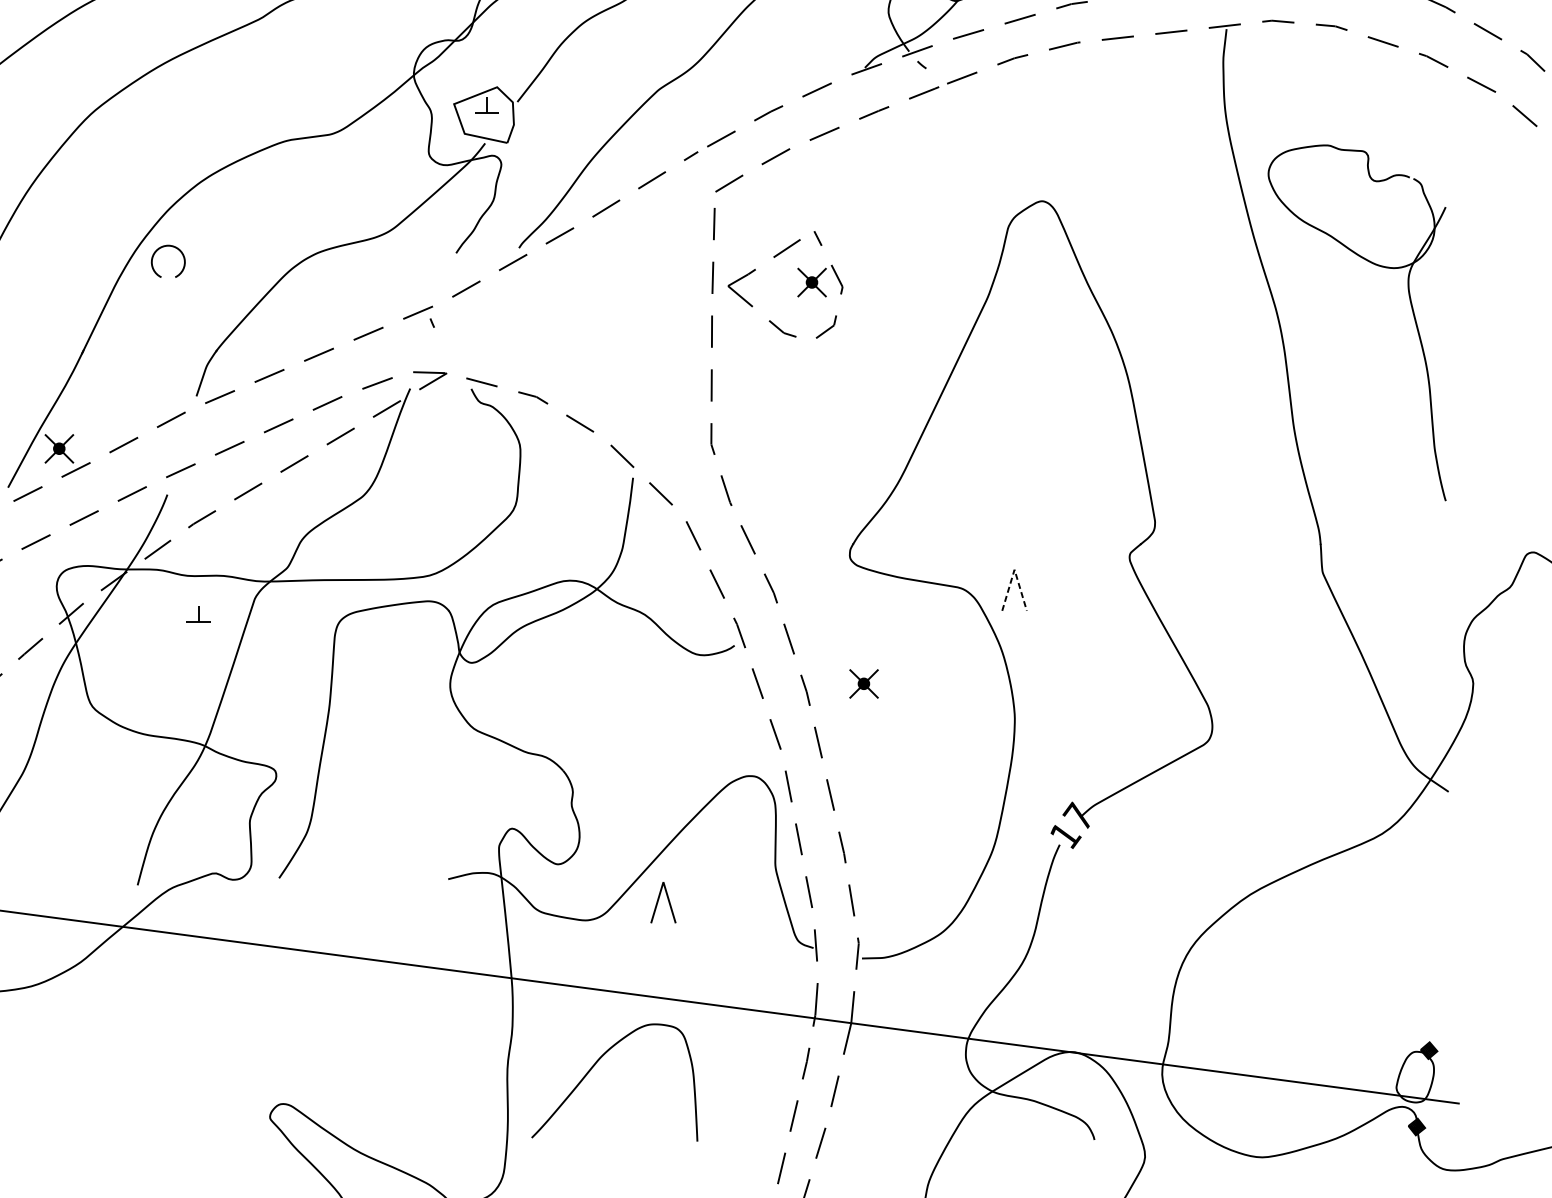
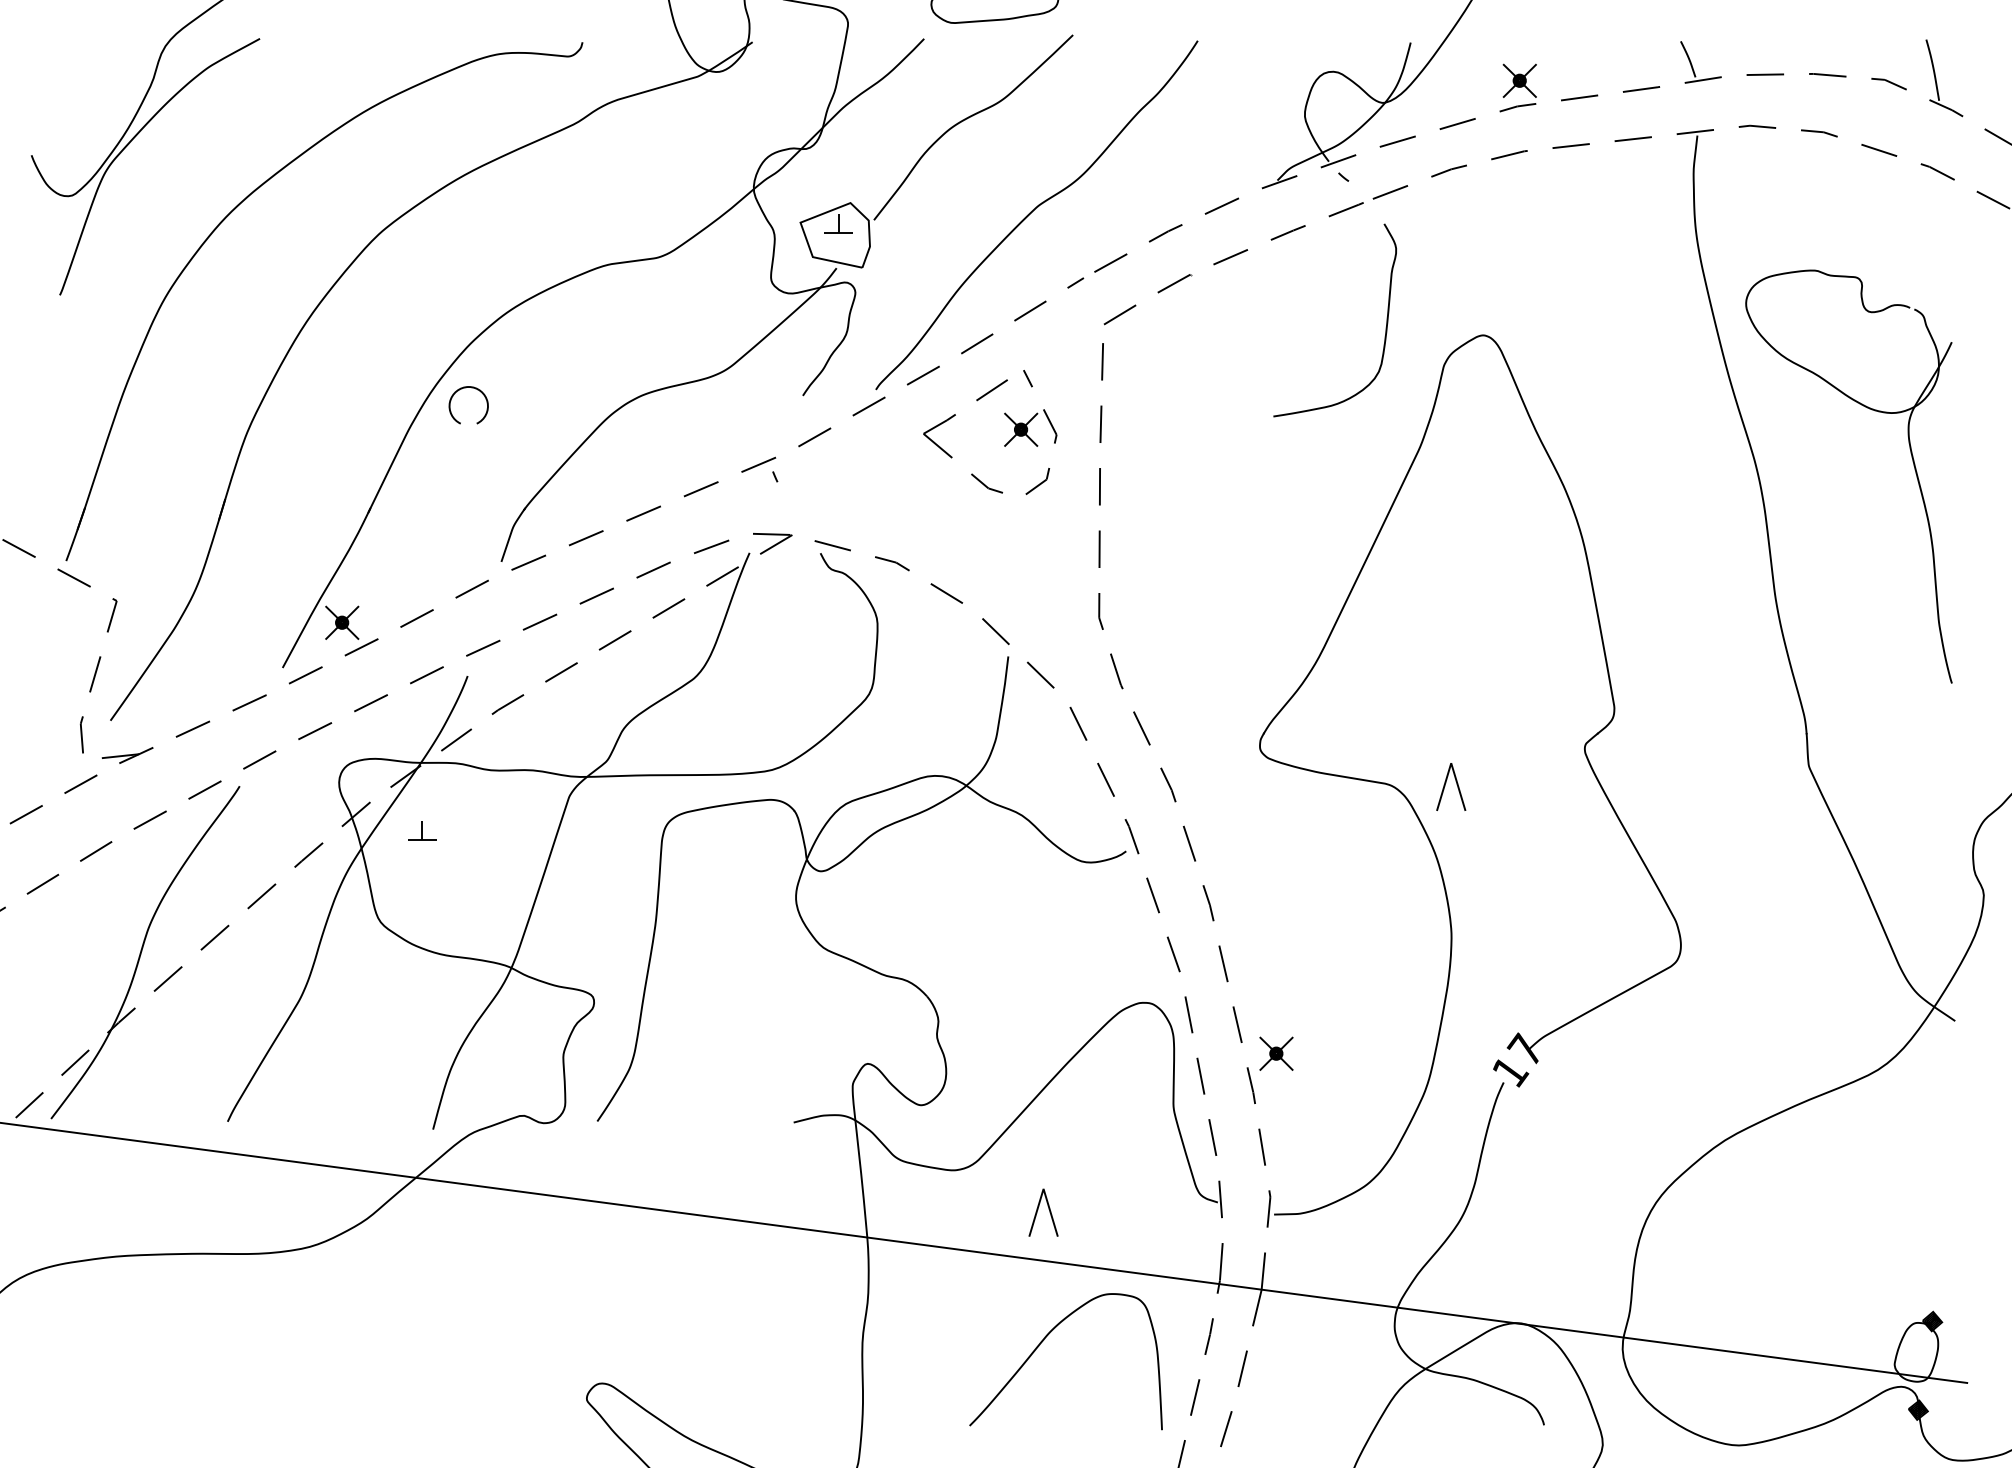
curve: (957, 194) -> (1385, 327), added
part: (797, 296) -> (1004, 445), moved
line: (1014, 569) -> (1451, 763), dashed -> solid
part: (199, 613) -> (422, 830), moved
part: (864, 683) -> (1276, 1053), moved
line: (659, 900) -> (1038, 1210), moved
curve: (596, 1064) -> (1044, 1340), moved

